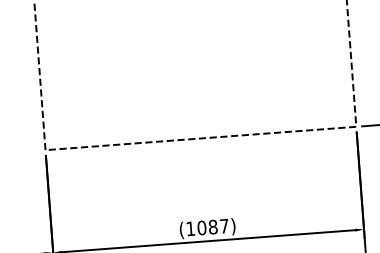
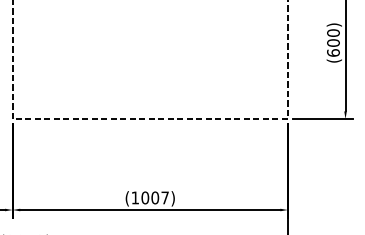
text: (213, 226) -> (155, 197), (1087) -> (1007)

